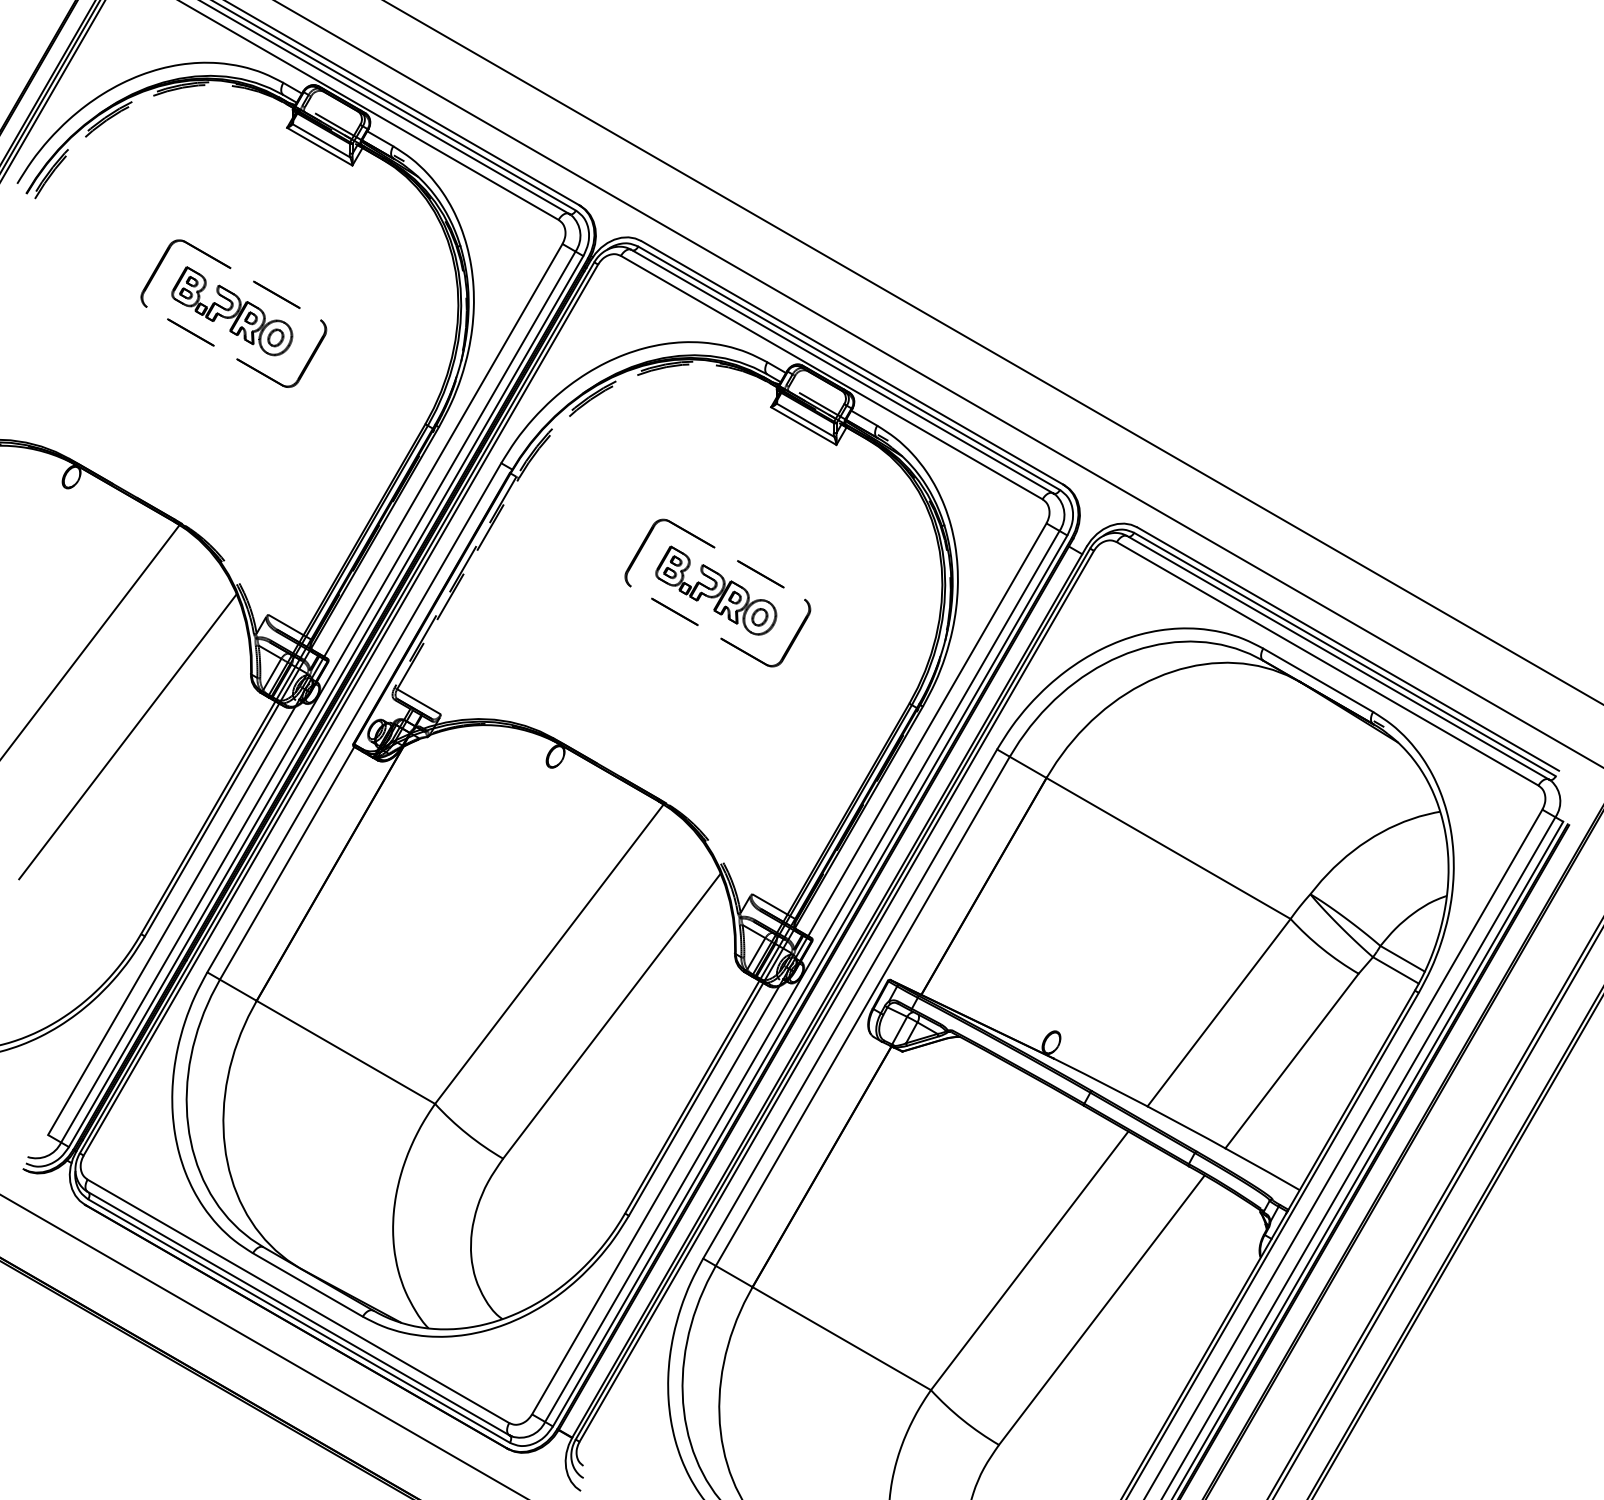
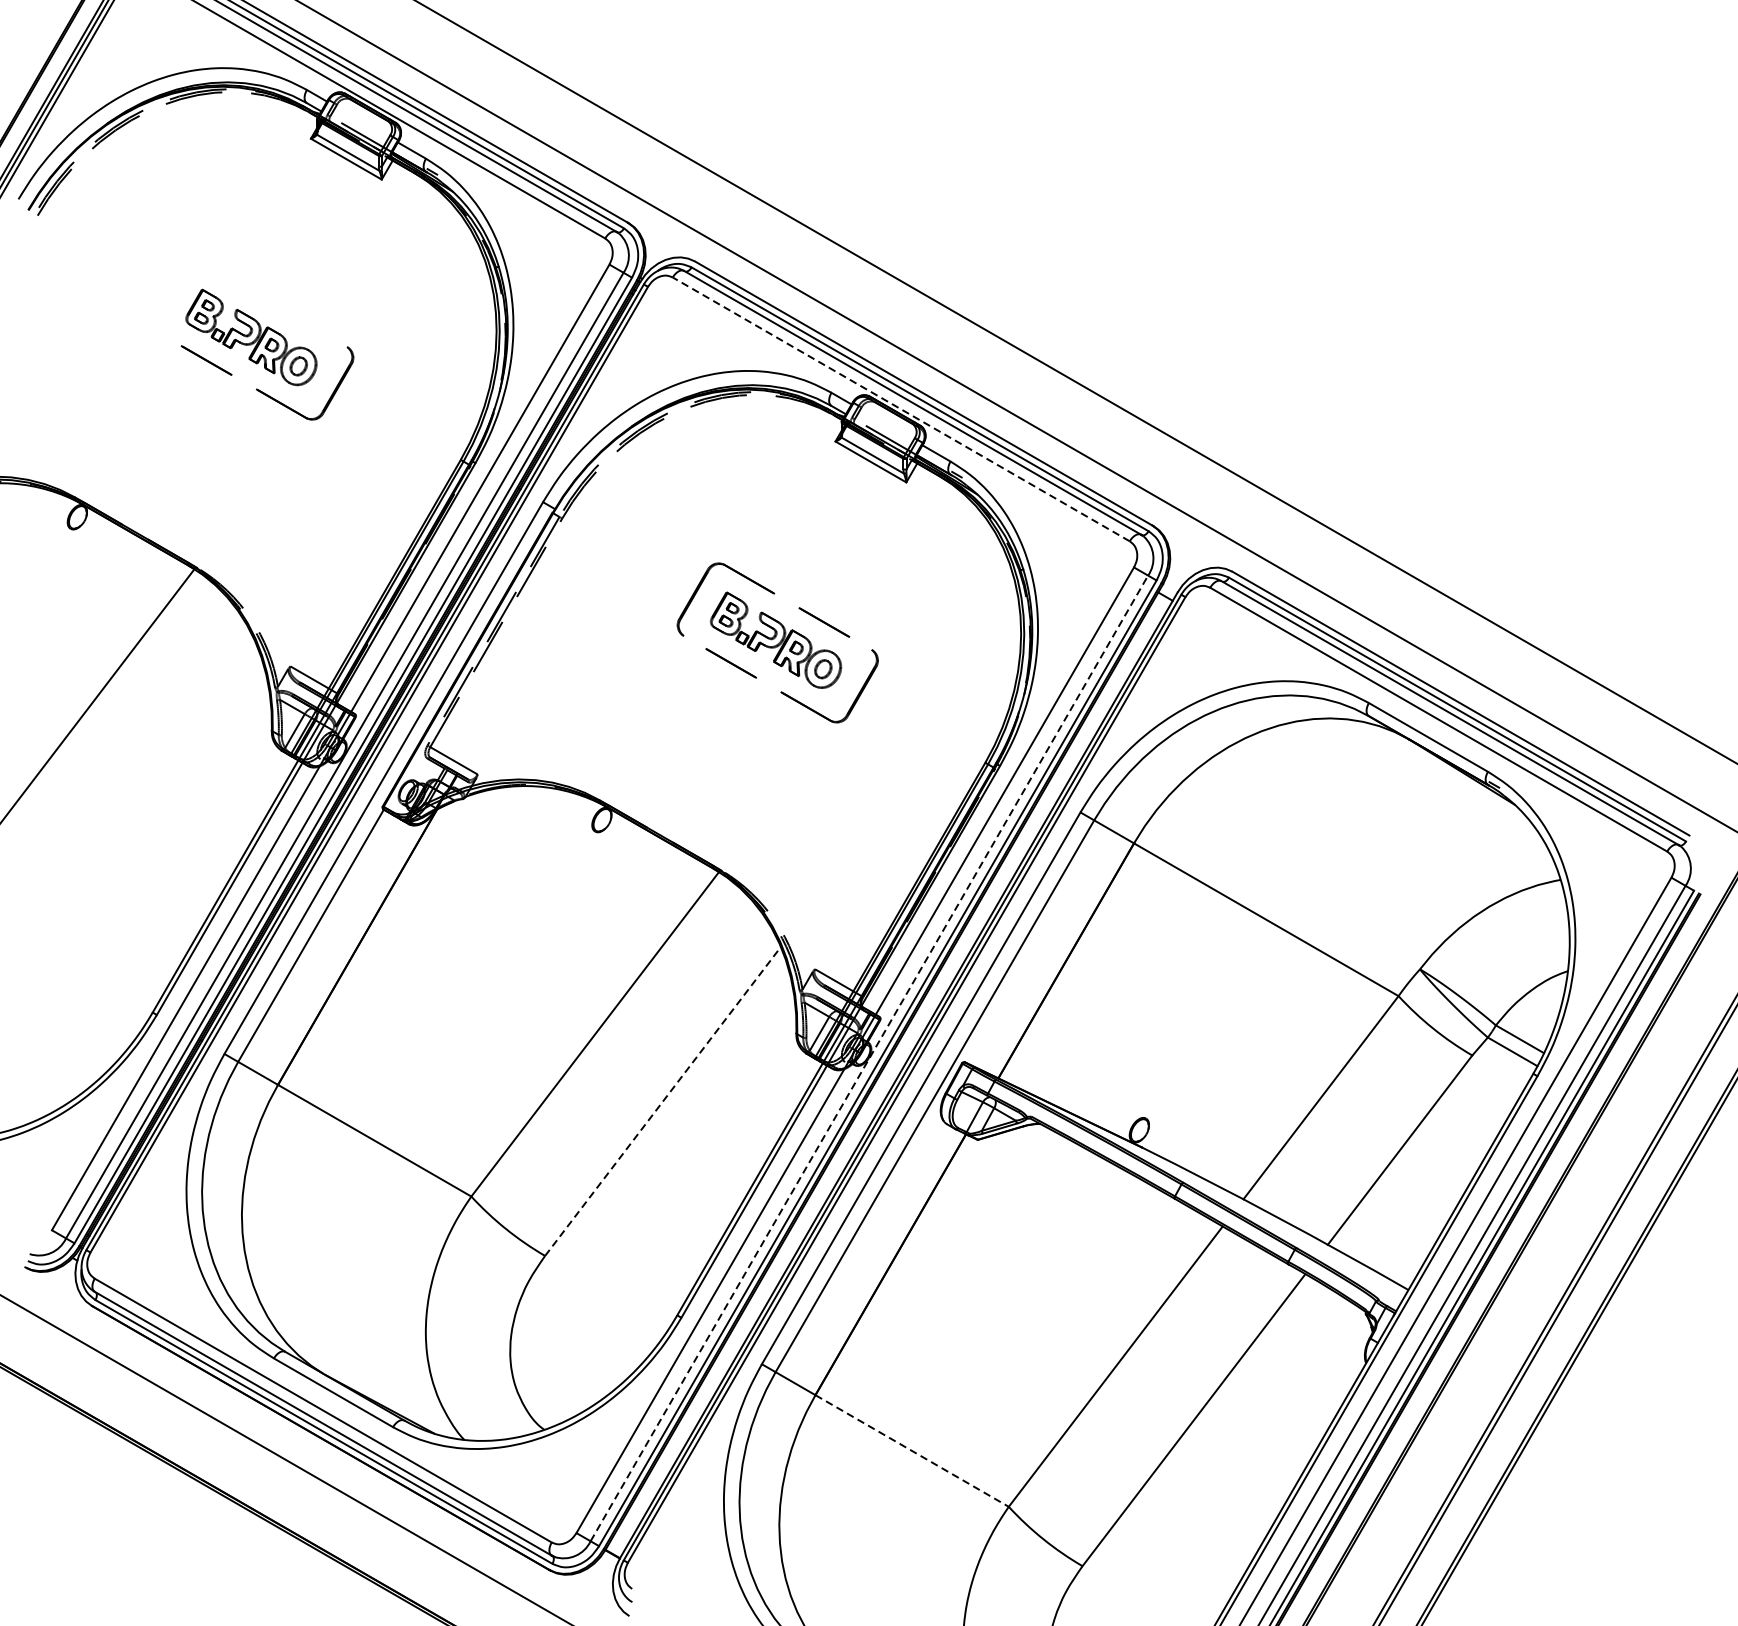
part: (223, 265) -> (242, 287), removed
line: (831, 377) -> (900, 409), solid -> dashed
line: (127, 736) -> (137, 798), removed
line: (802, 976) -> (869, 1058), solid -> dashed
line: (612, 1015) -> (663, 1100), solid -> dashed
line: (841, 1338) -> (911, 1450), solid -> dashed

